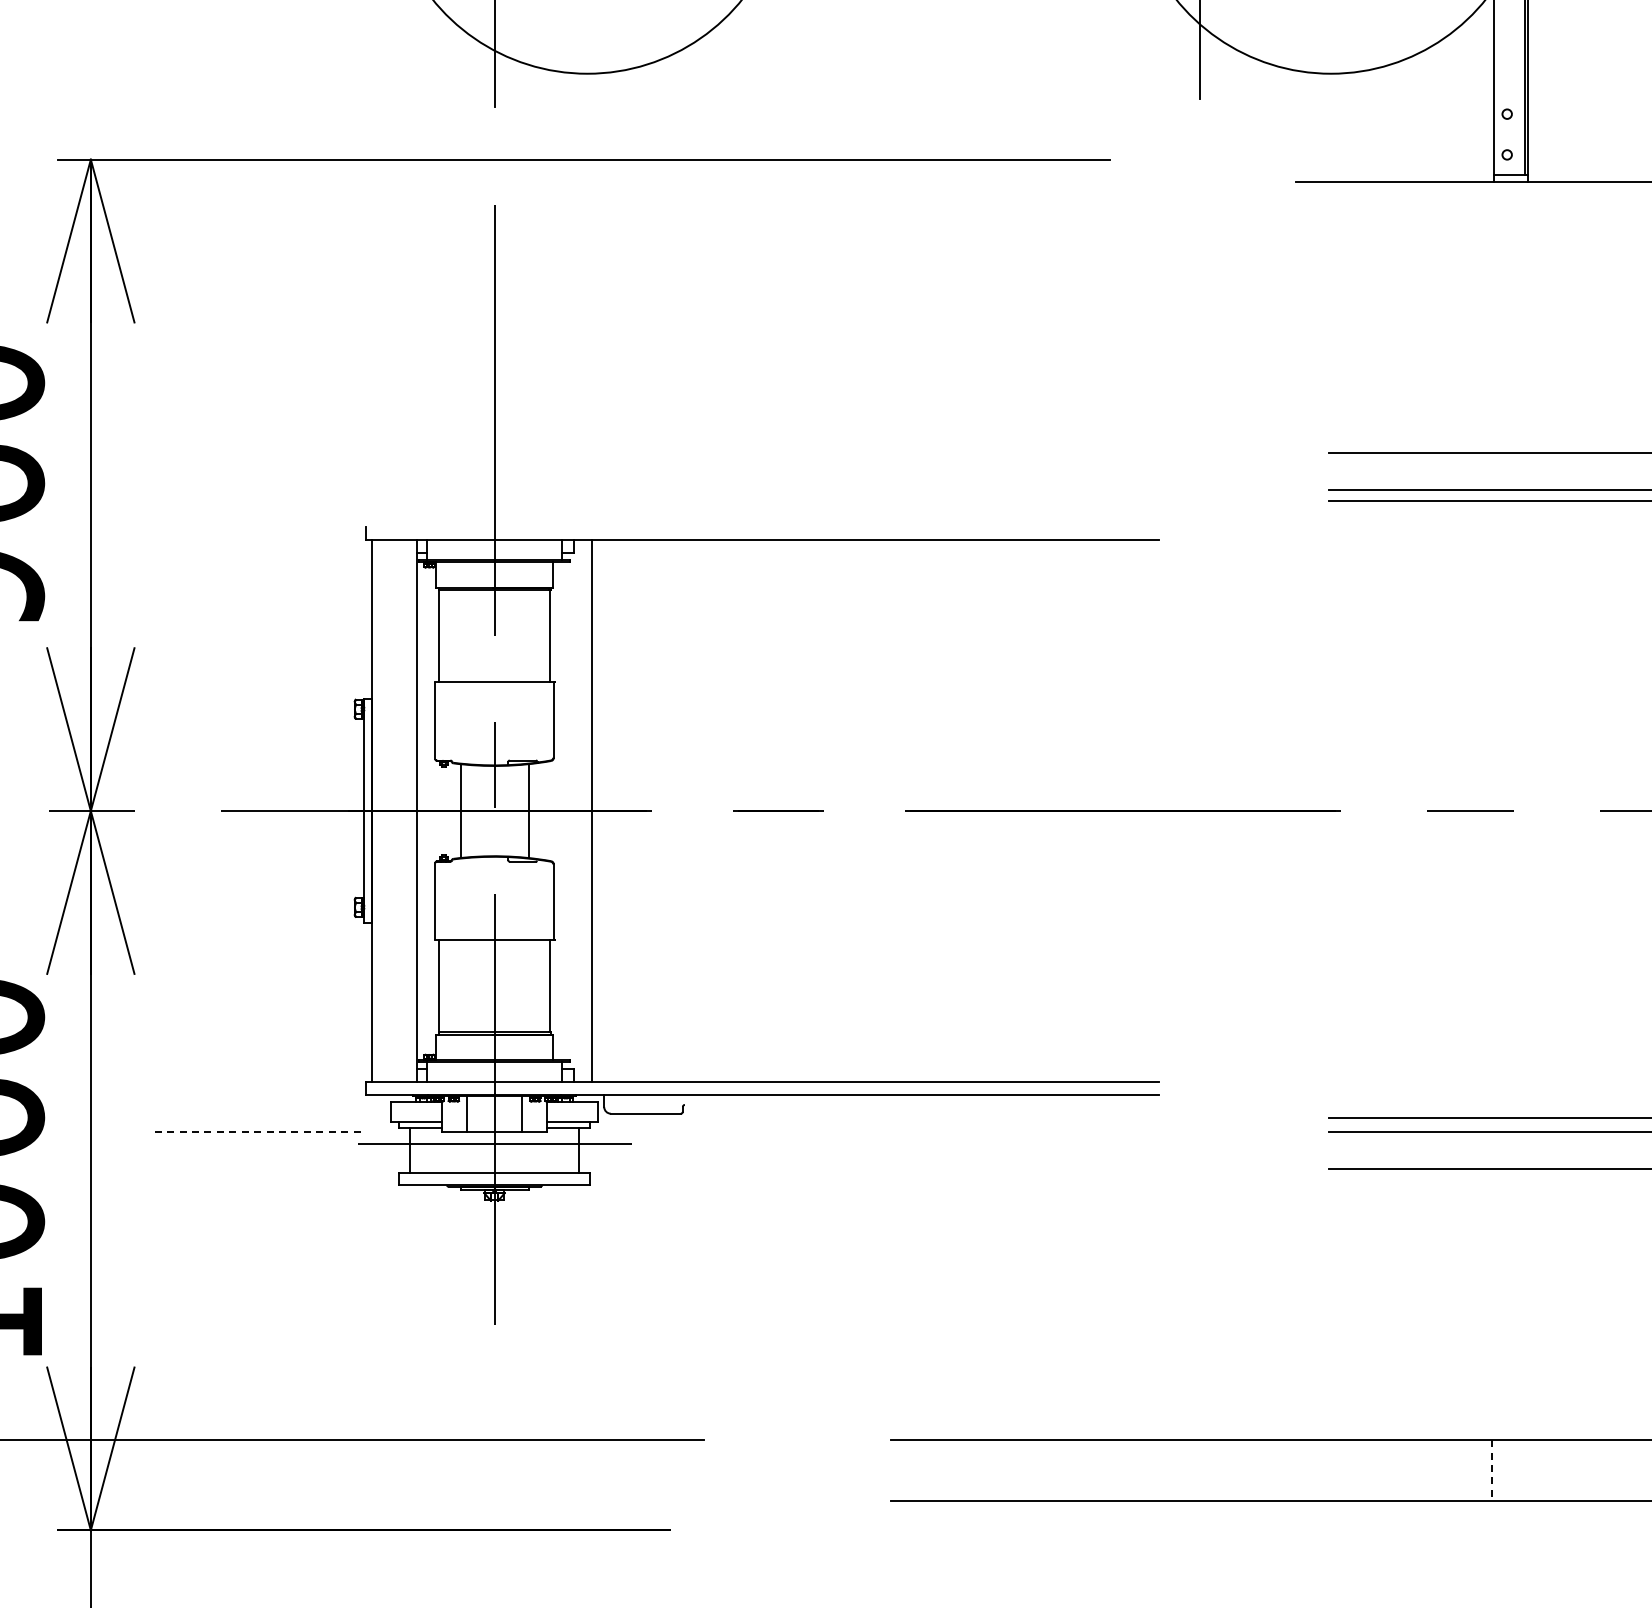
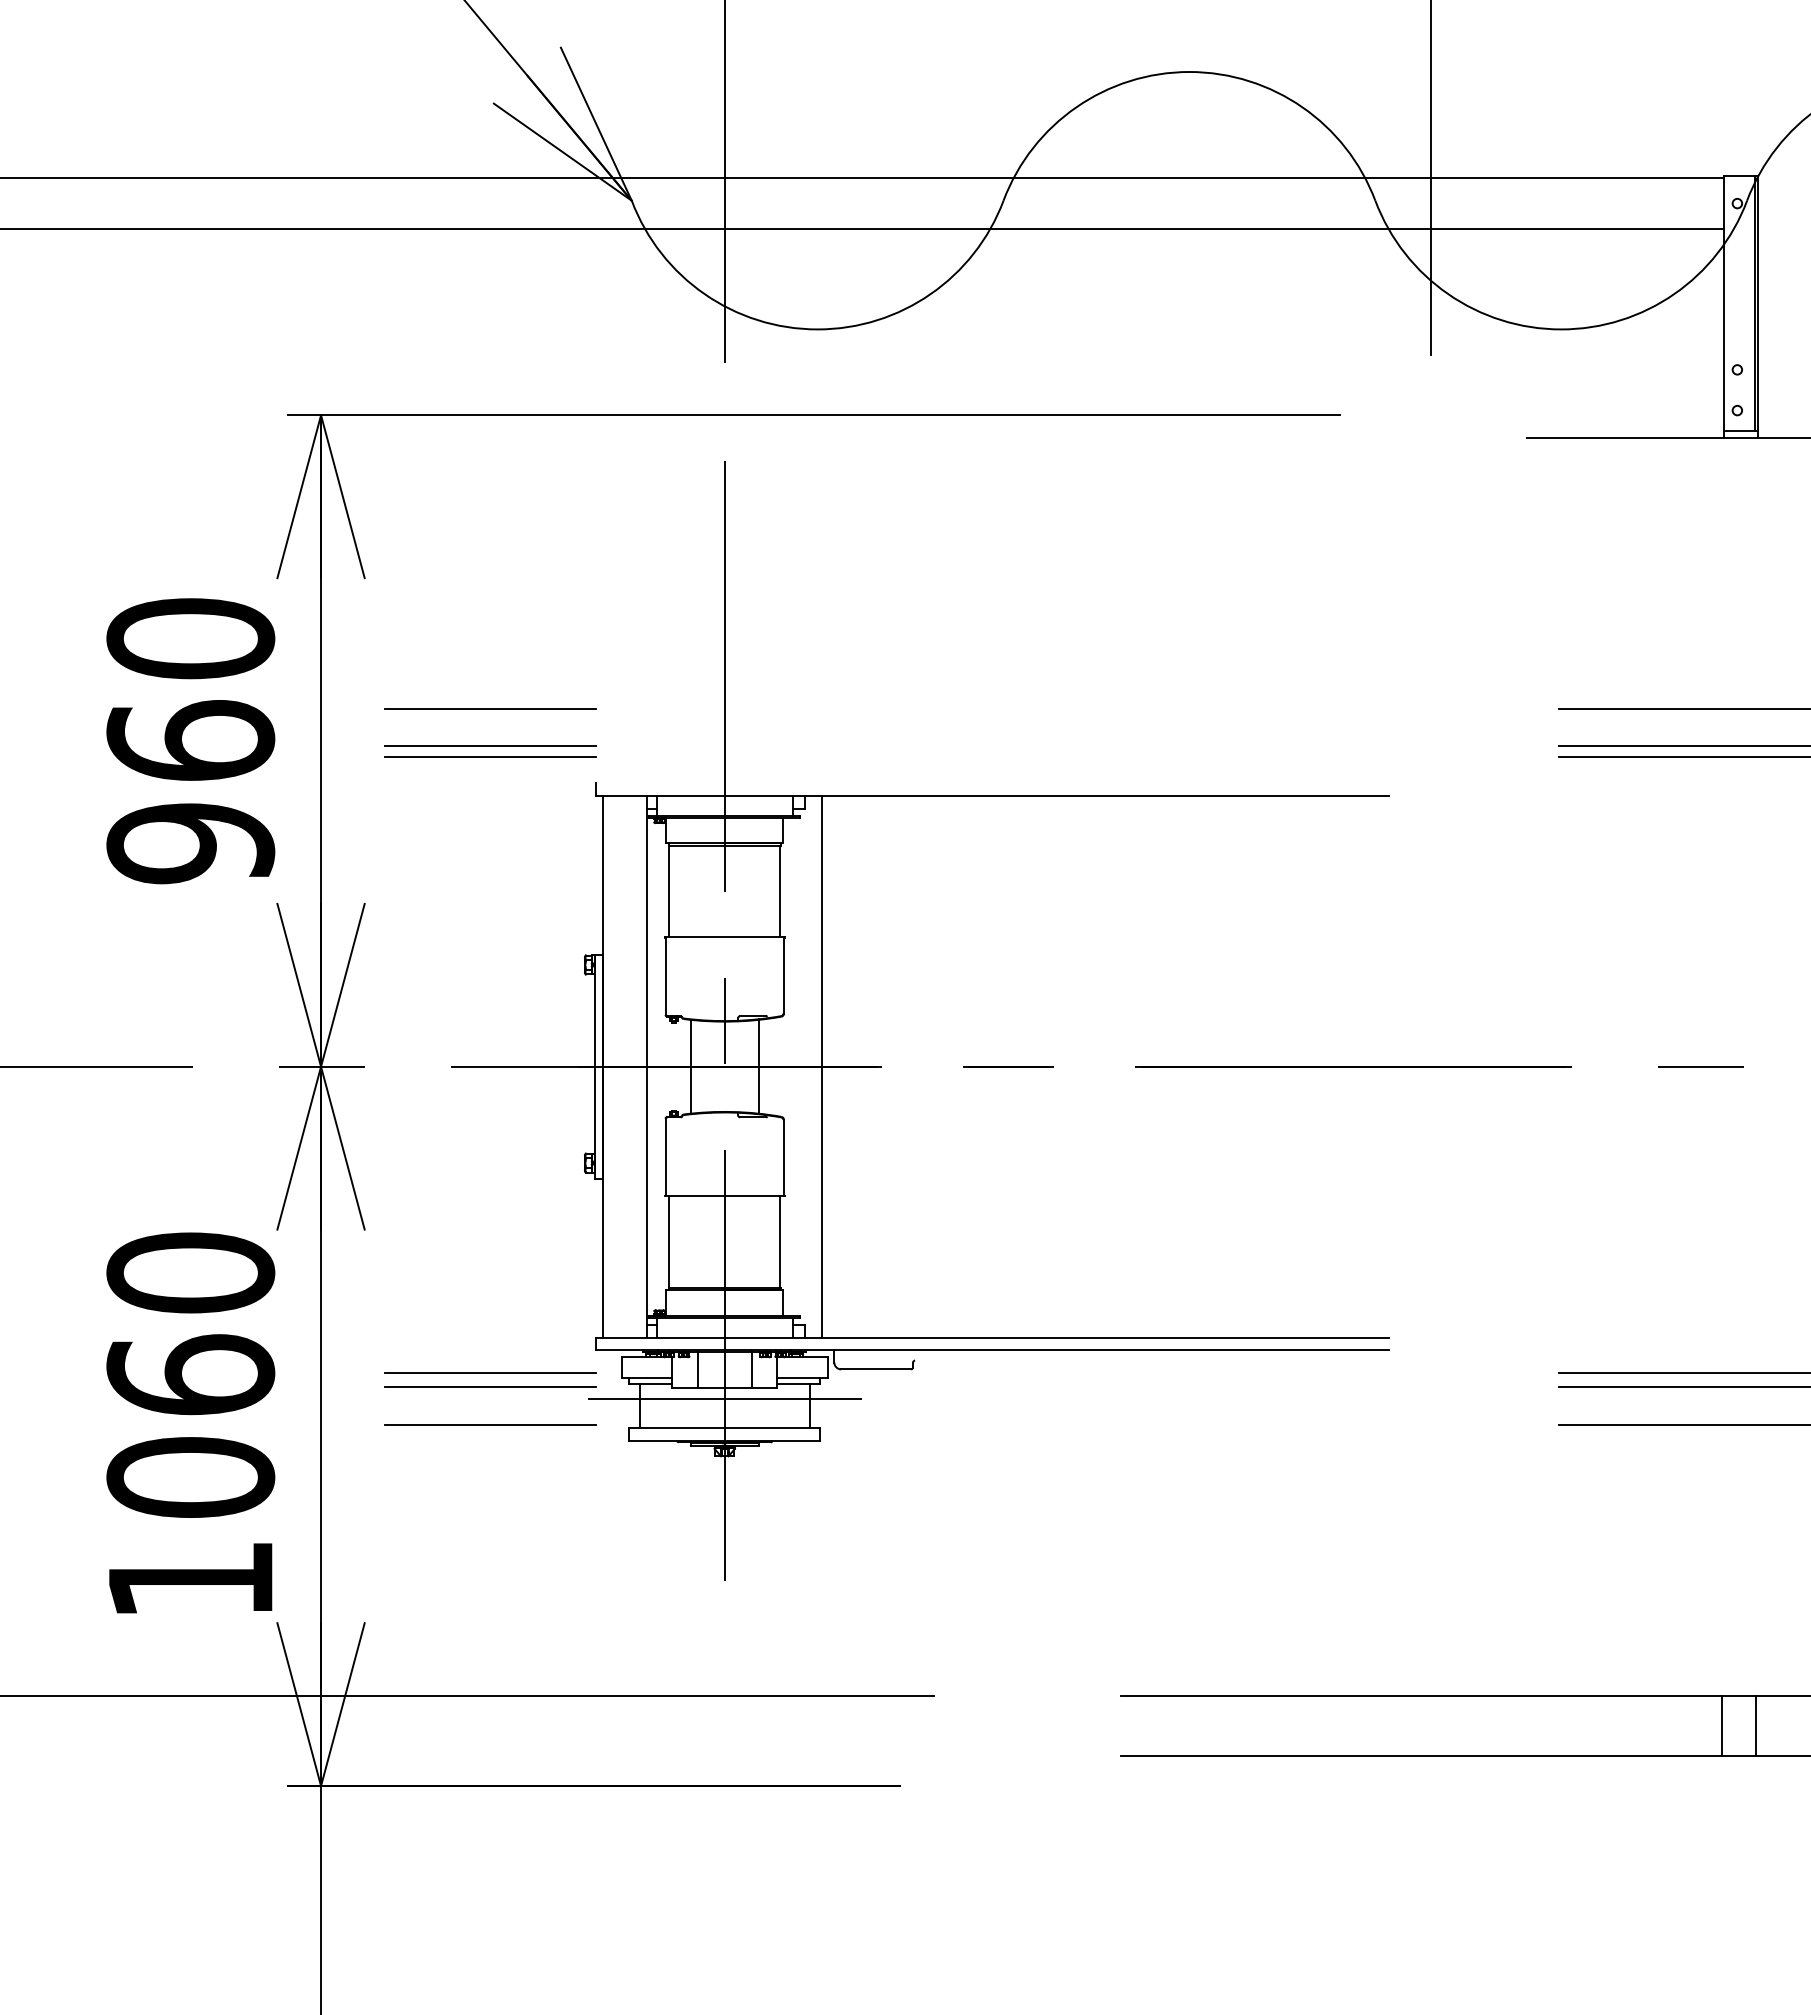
line: (259, 452) -> (489, 708), added
line: (259, 490) -> (489, 746), added
line: (259, 500) -> (489, 756), added
line: (259, 1117) -> (489, 1373), added
line: (260, 1131) -> (490, 1387), dashed -> solid
line: (259, 1168) -> (489, 1424), added
line: (1525, 1469) -> (1755, 1725), added
line: (1491, 1470) -> (1721, 1726), dashed -> solid

